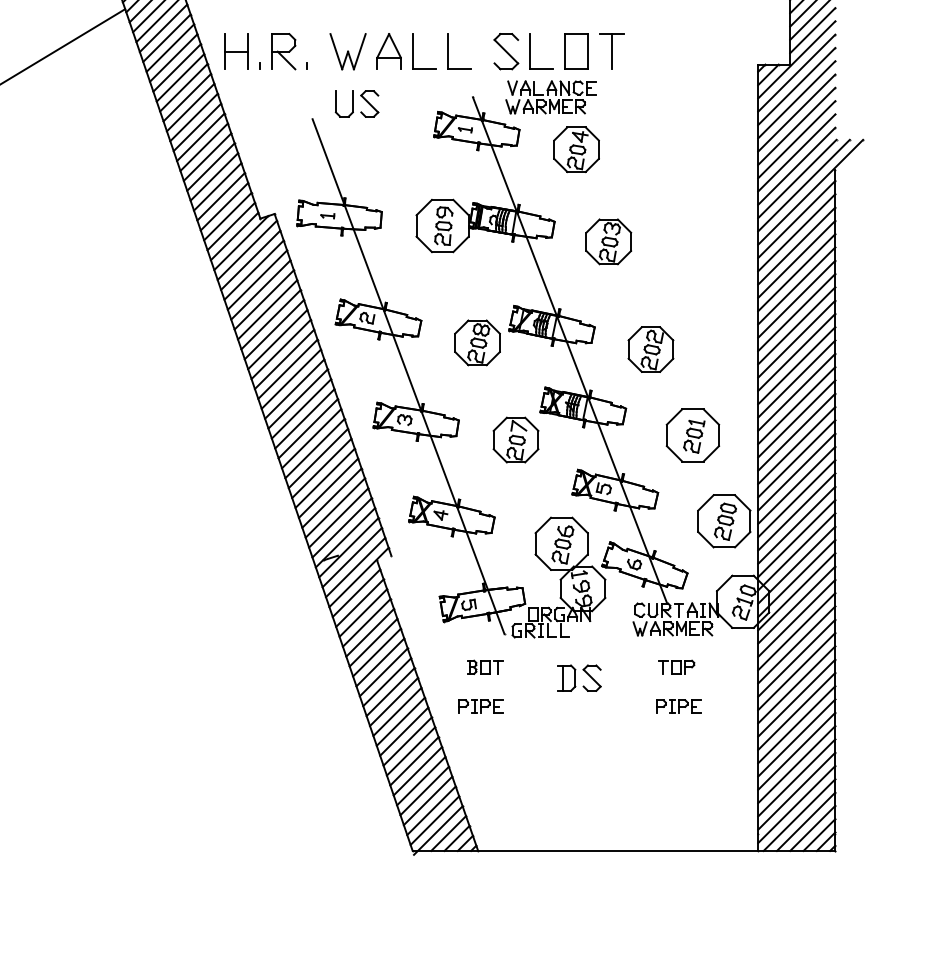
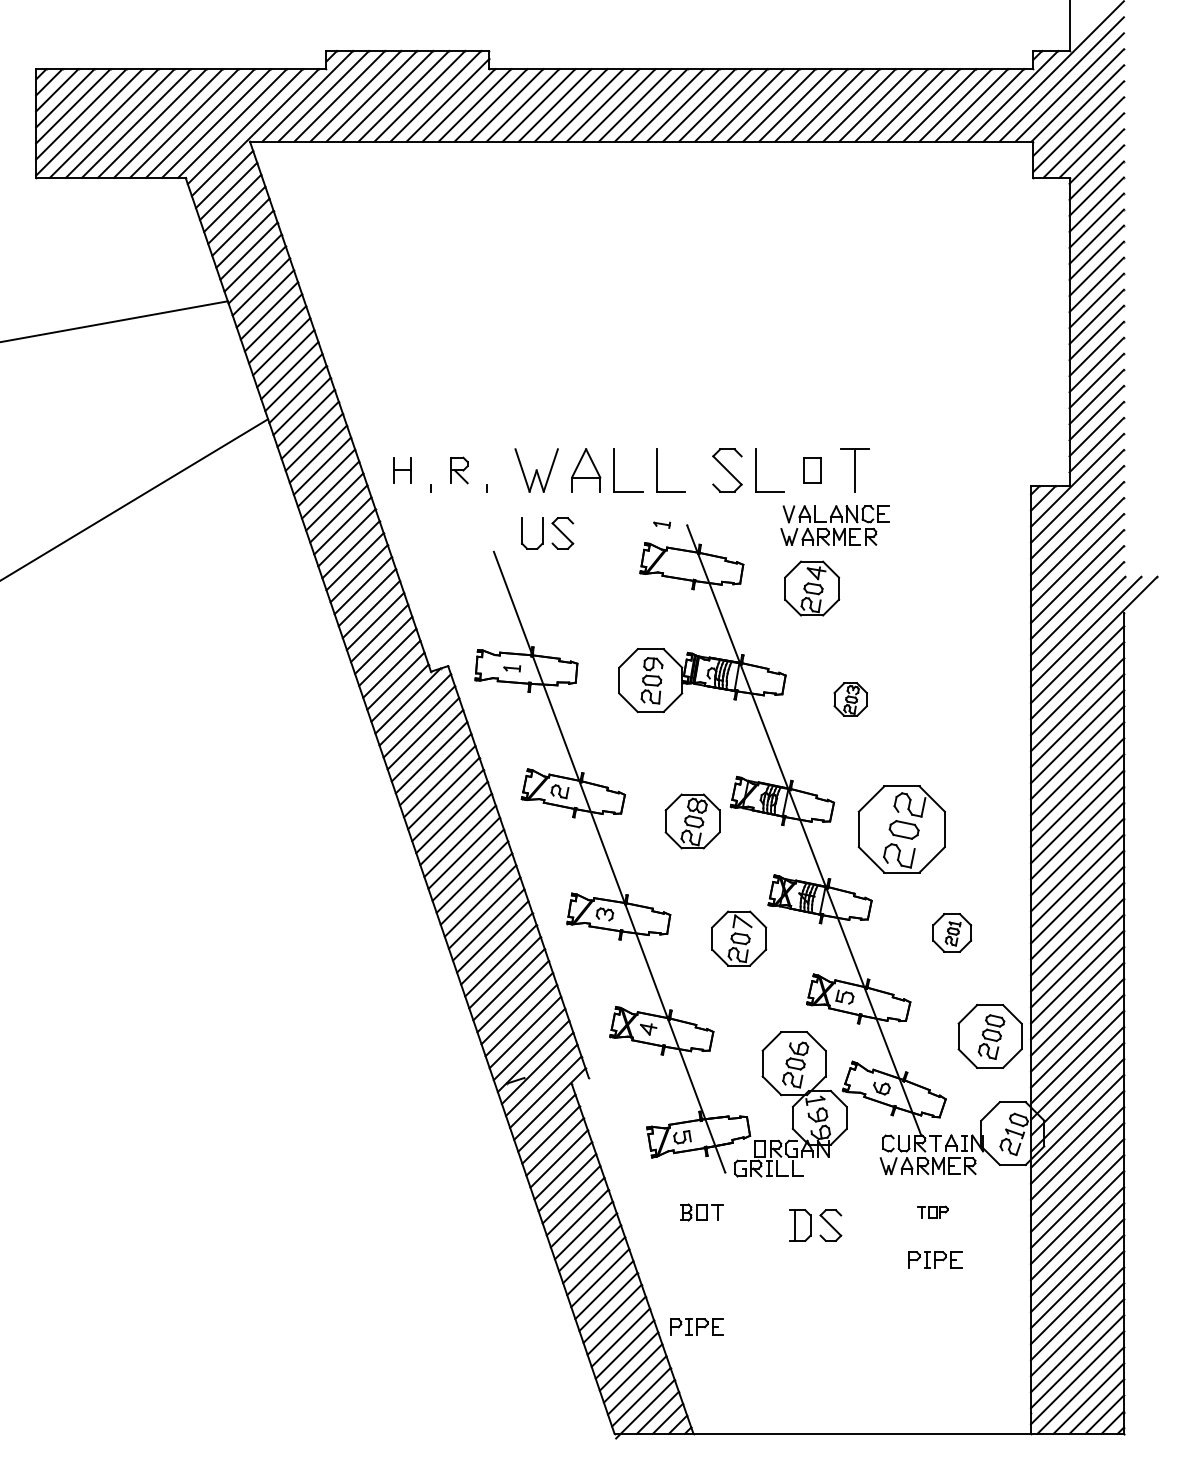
part: (236, 51) -> (402, 470), size x0.6
part: (284, 51) -> (459, 470), size x0.6
part: (576, 51) -> (811, 470), size x0.6
part: (550, 97) -> (834, 525), moved
part: (465, 129) -> (662, 524), moved
part: (608, 241) -> (850, 699), size x0.6
part: (650, 349) -> (901, 829), size x1.6
part: (692, 435) -> (951, 932), size x0.6
part: (676, 666) -> (932, 1211), size x0.7
part: (480, 706) -> (696, 1326), moved

